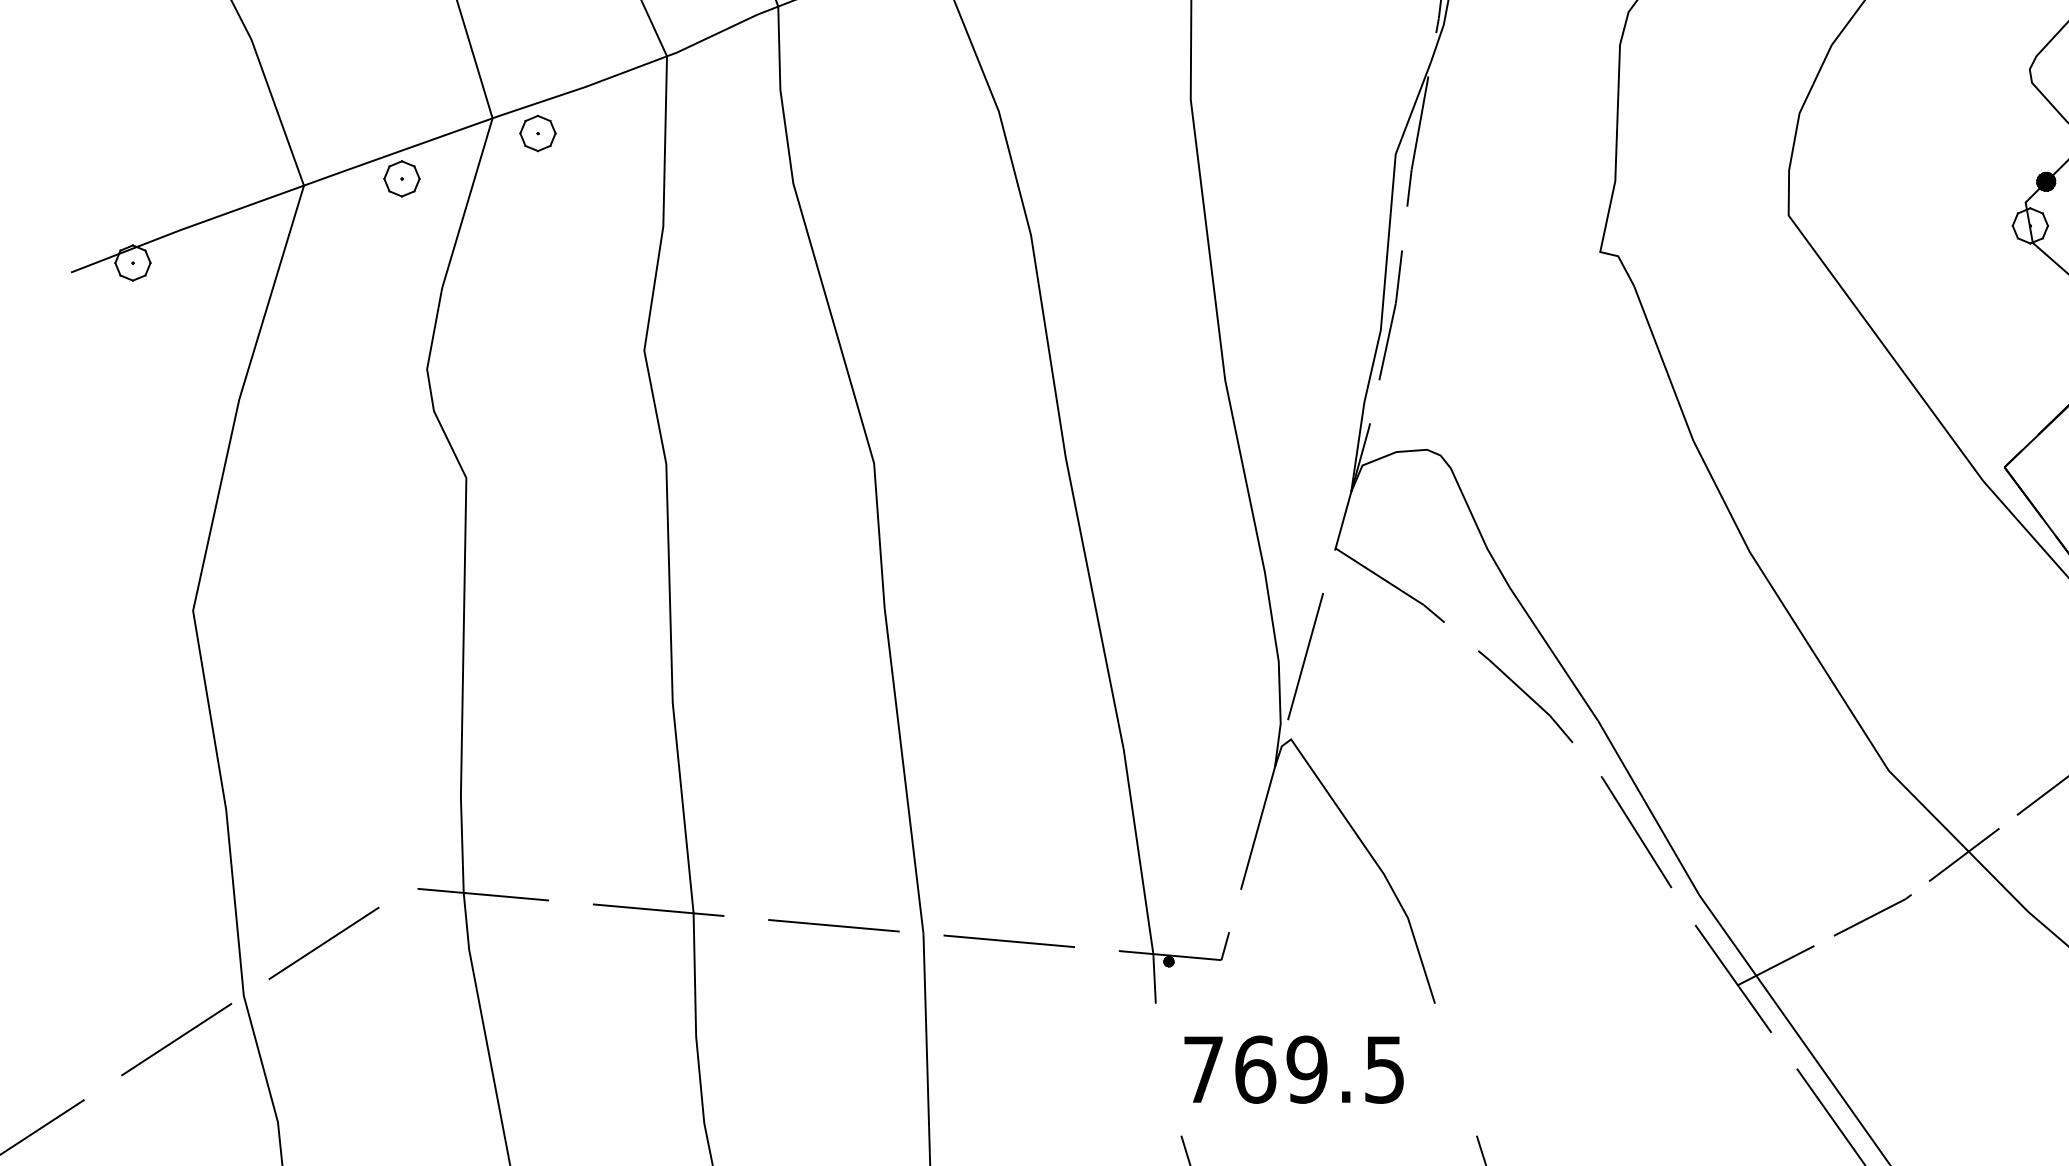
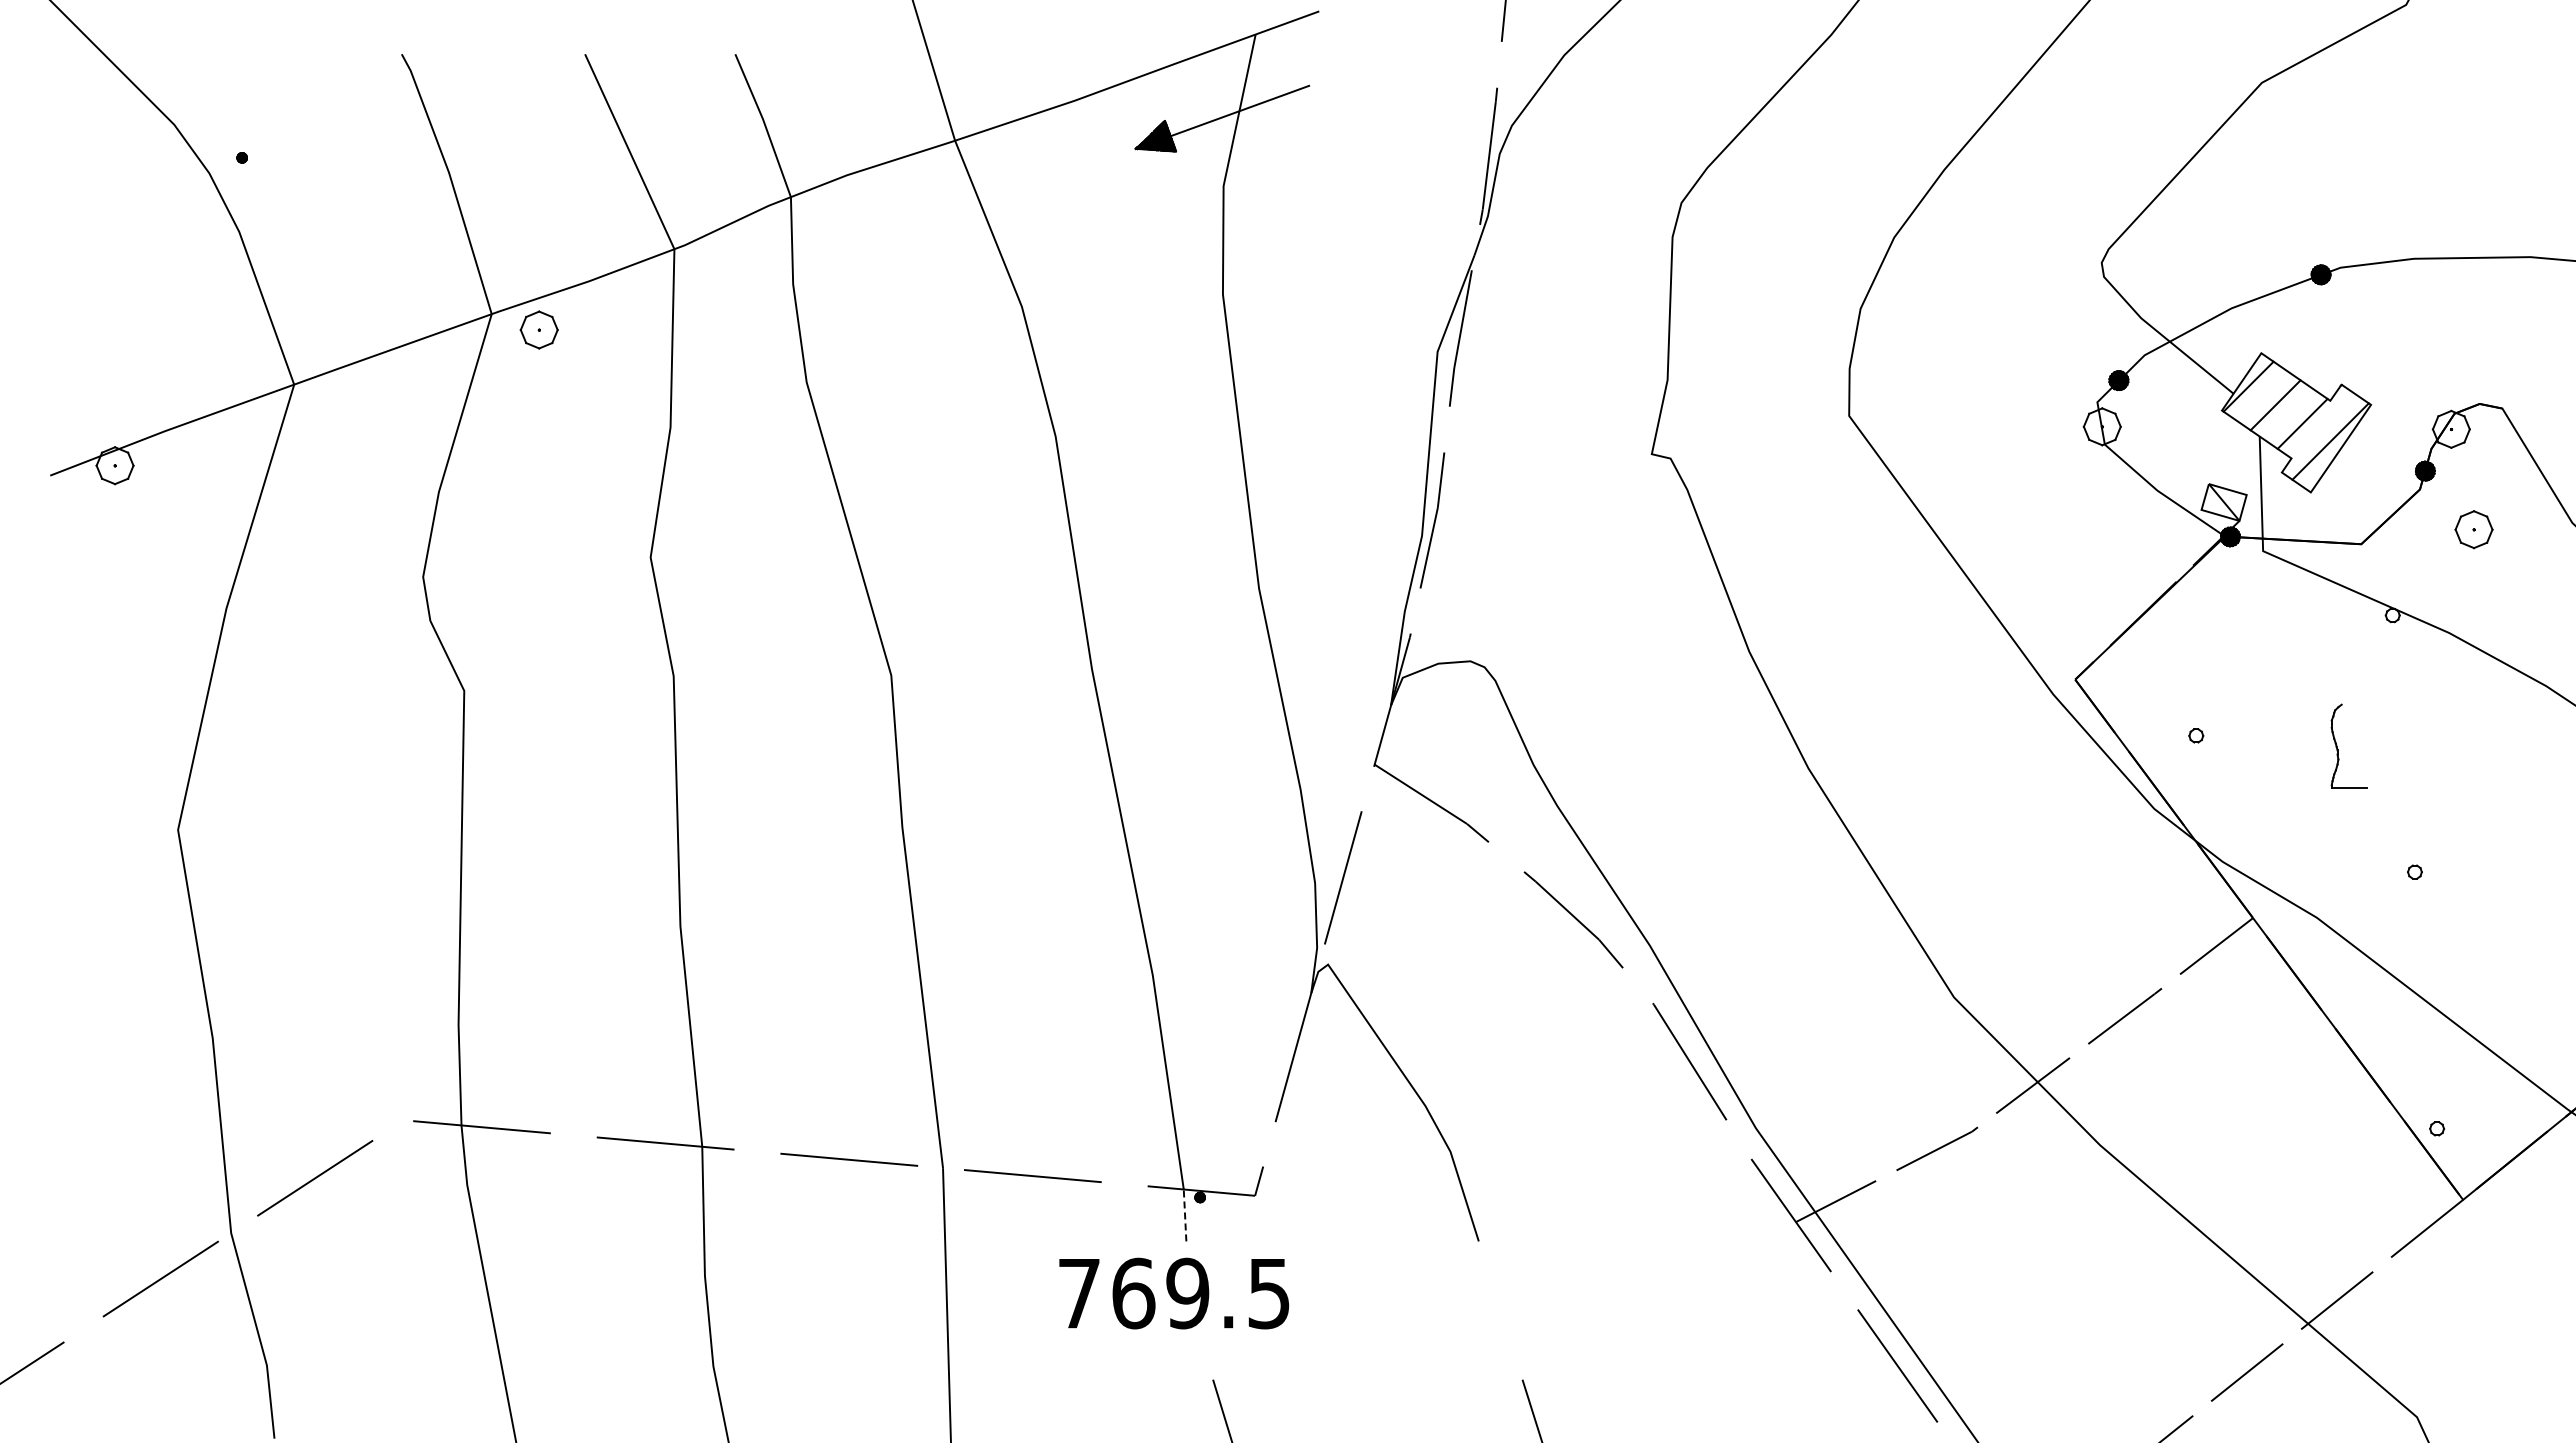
part: (401, 178) -> (396, 377), removed
line: (1154, 977) -> (1185, 1214), solid -> dashed
text: (1294, 1069) -> (1174, 1293), moved

